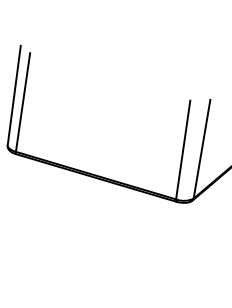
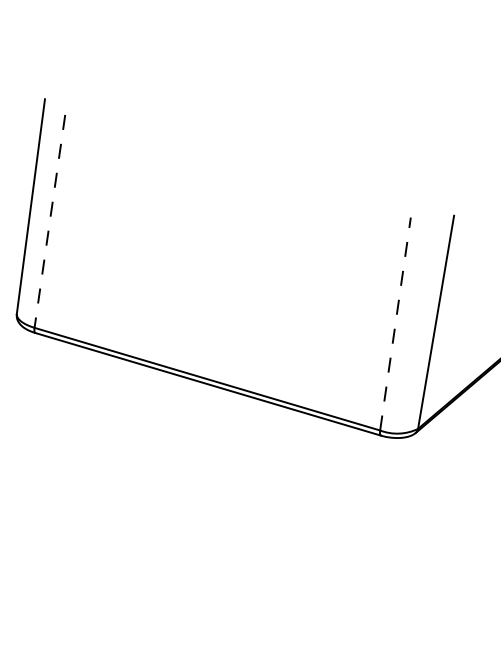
line: (23, 102) -> (50, 221), solid -> dashed
line: (183, 150) -> (396, 324), solid -> dashed

